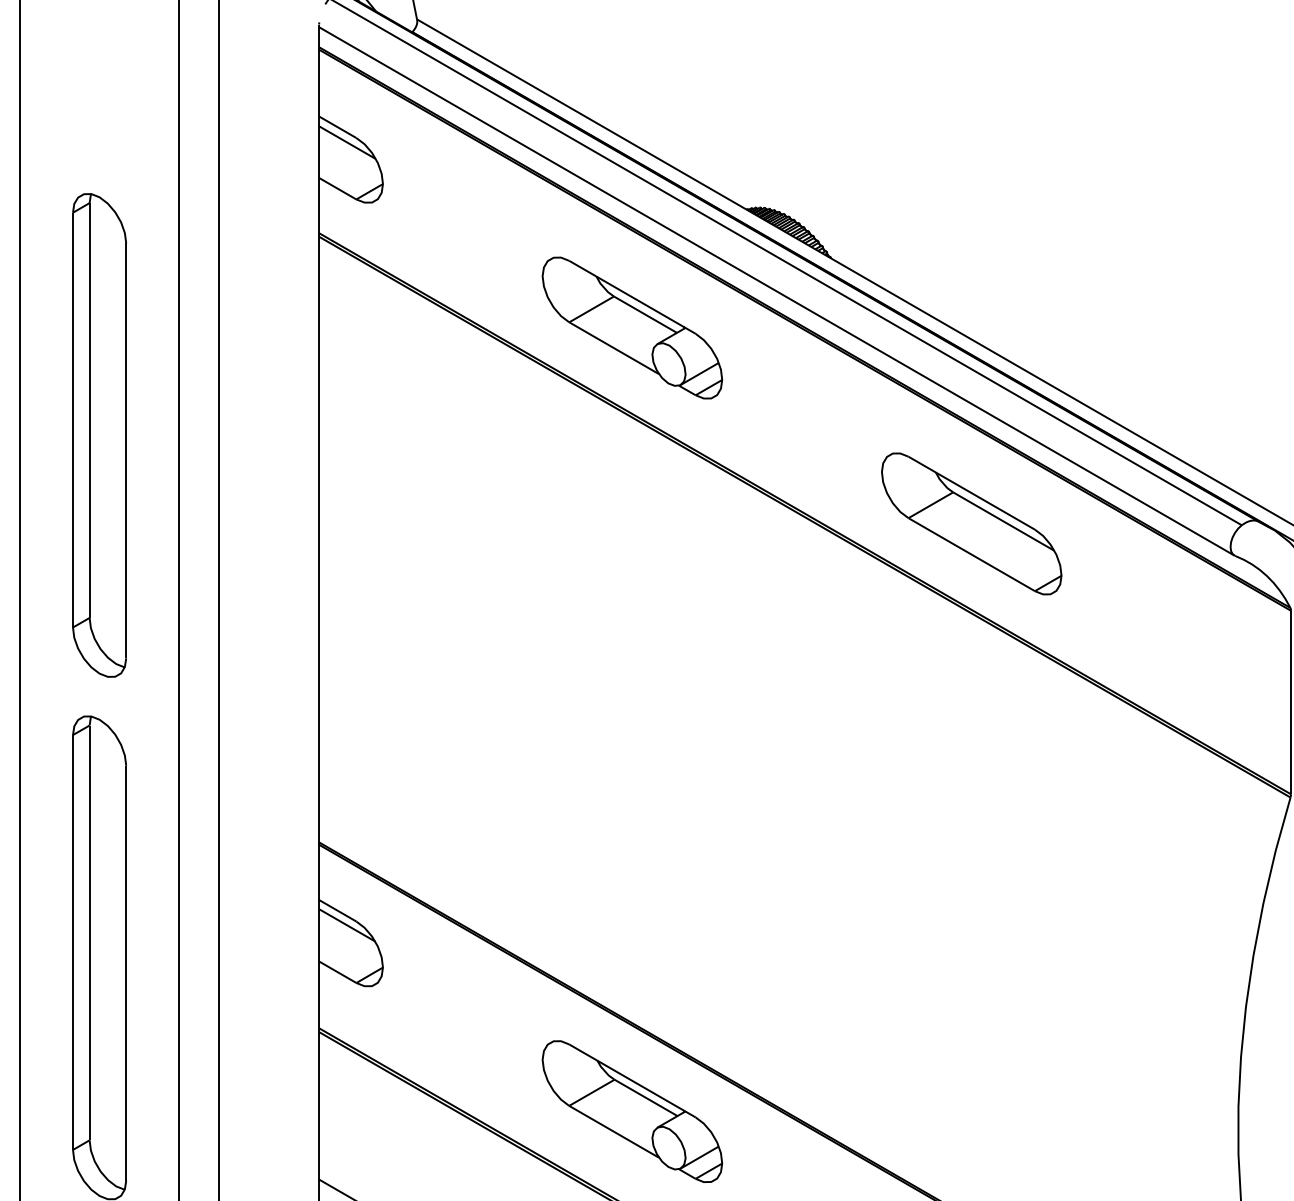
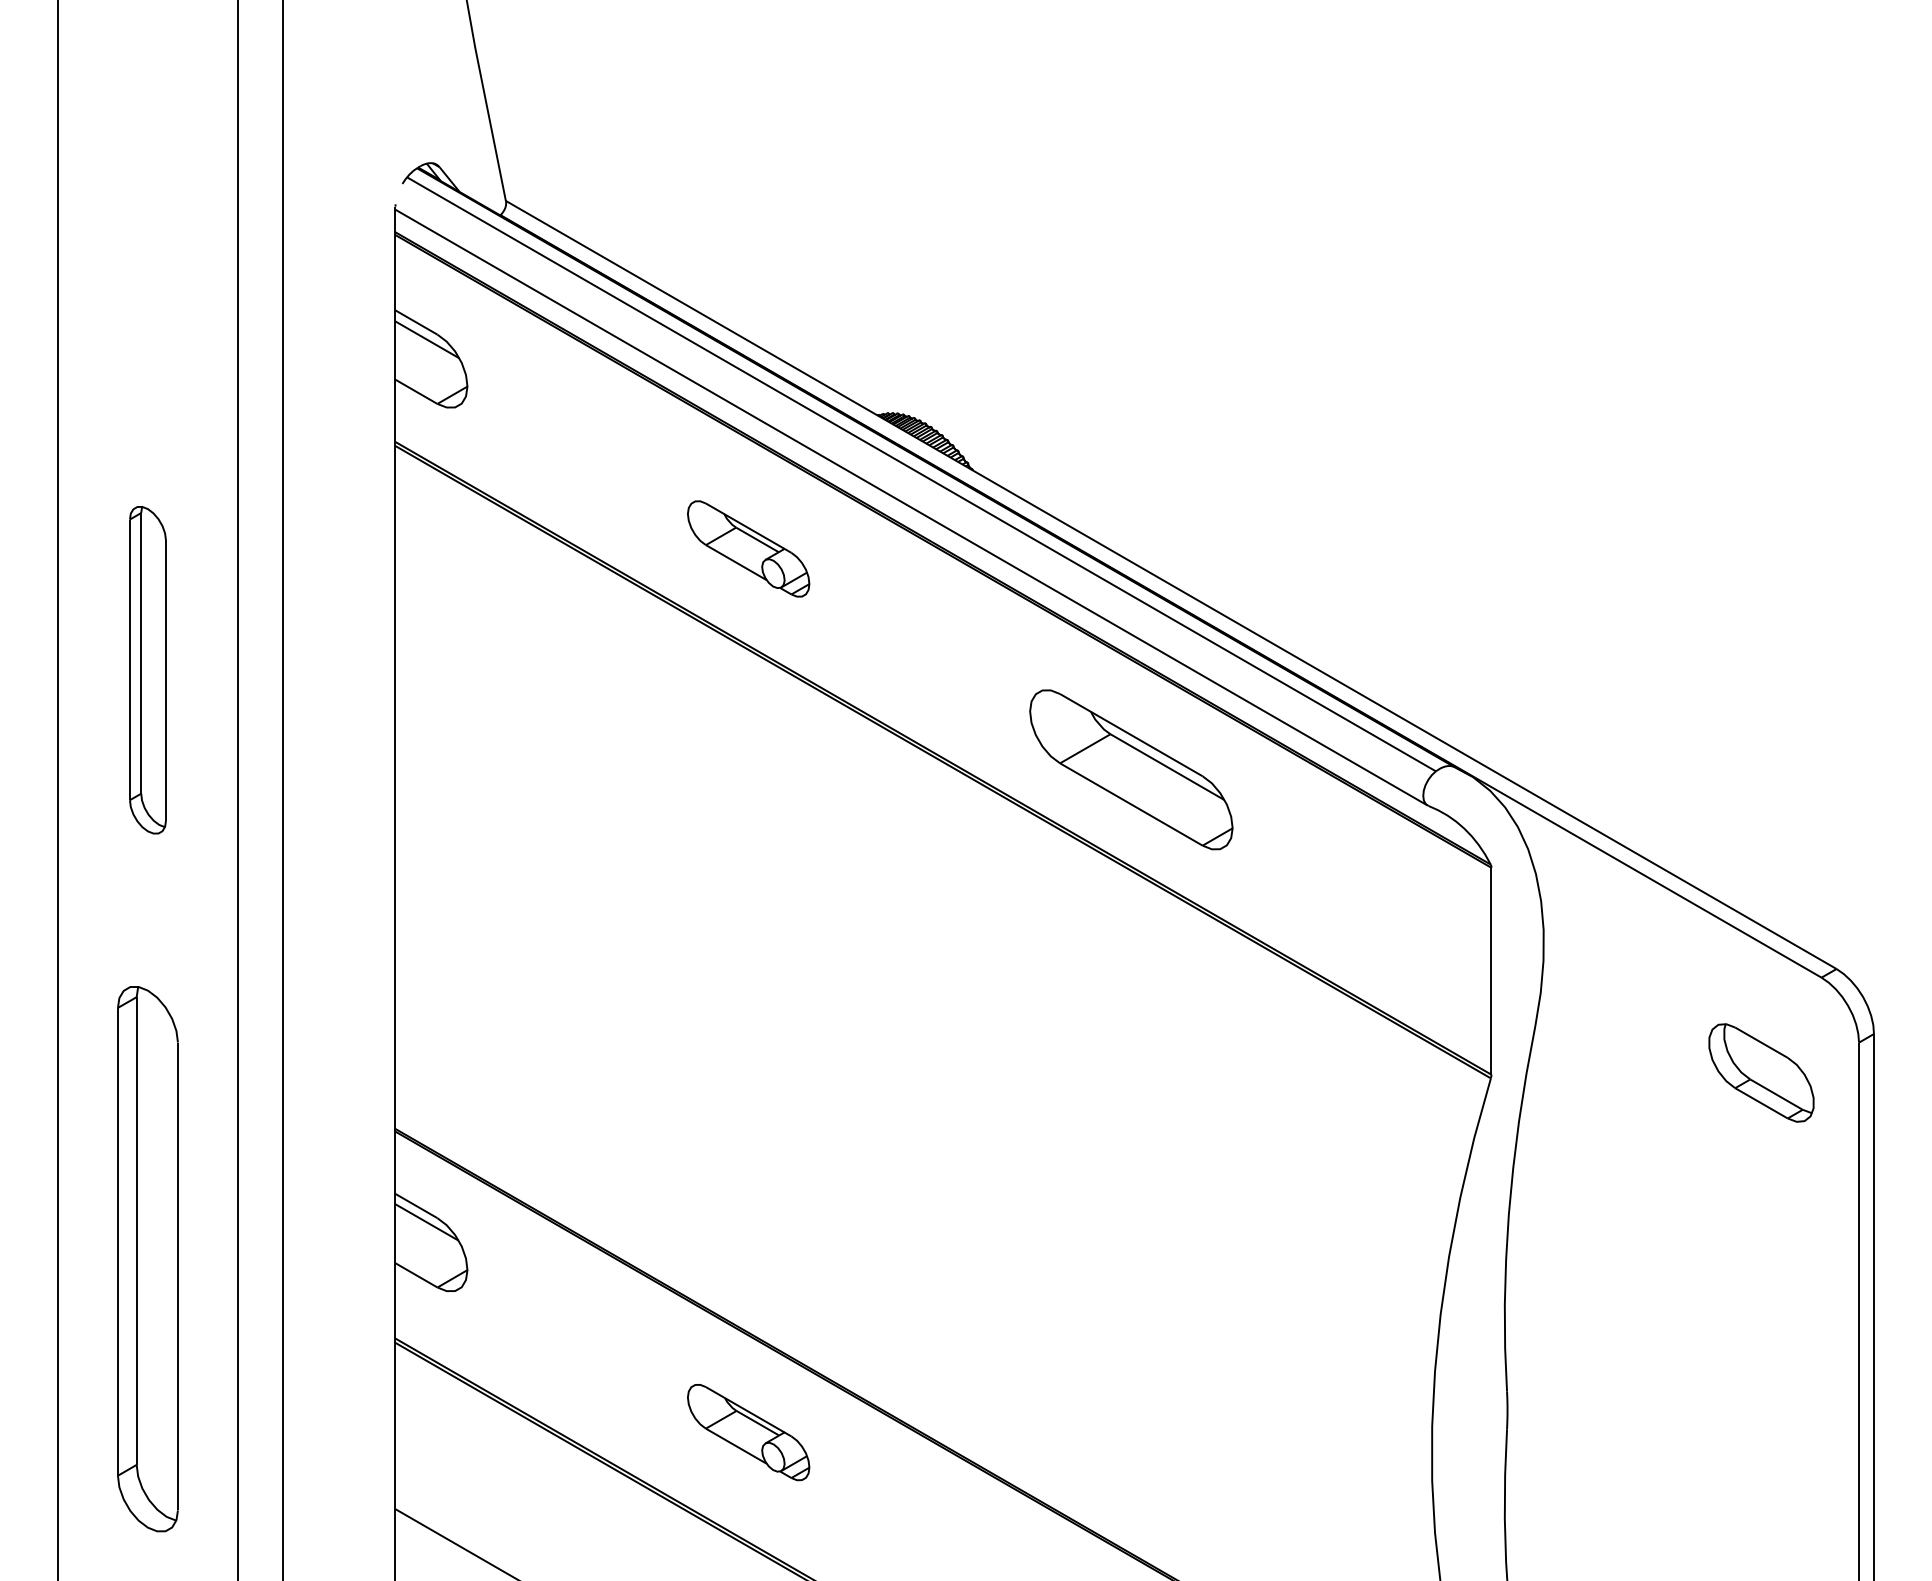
part: (632, 327) -> (748, 548), size x0.6
part: (99, 435) -> (147, 670), size x0.6
part: (632, 1111) -> (748, 1432), size x0.6

